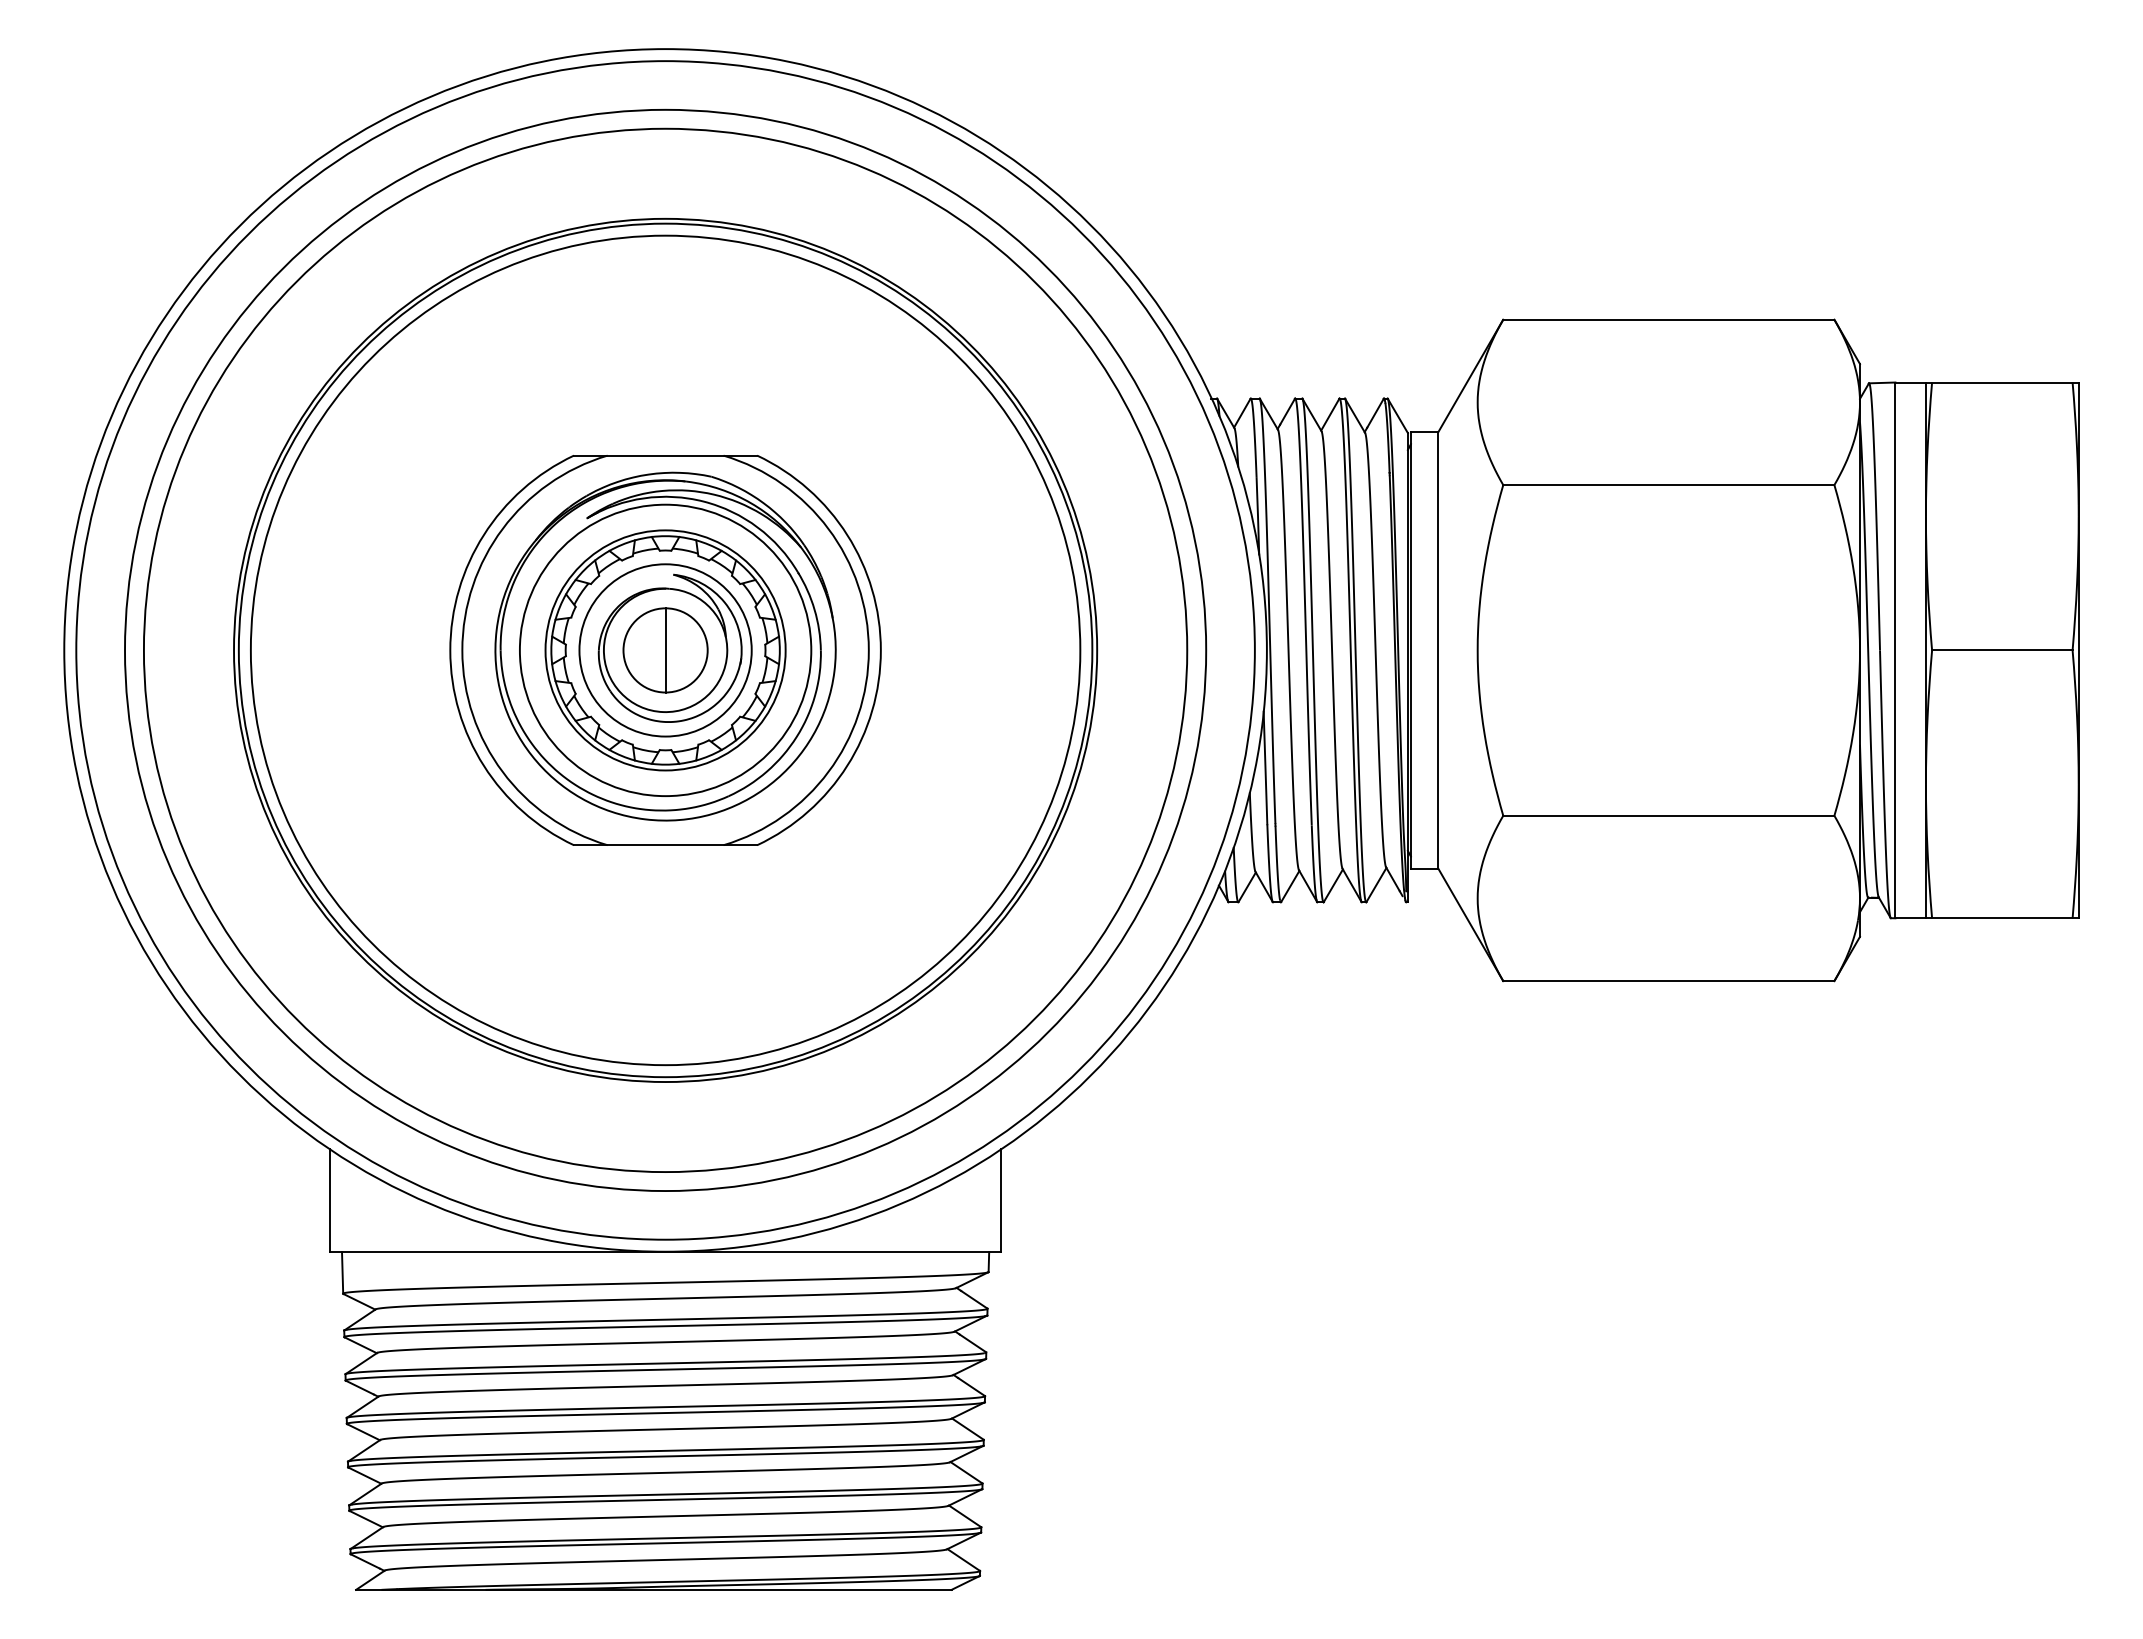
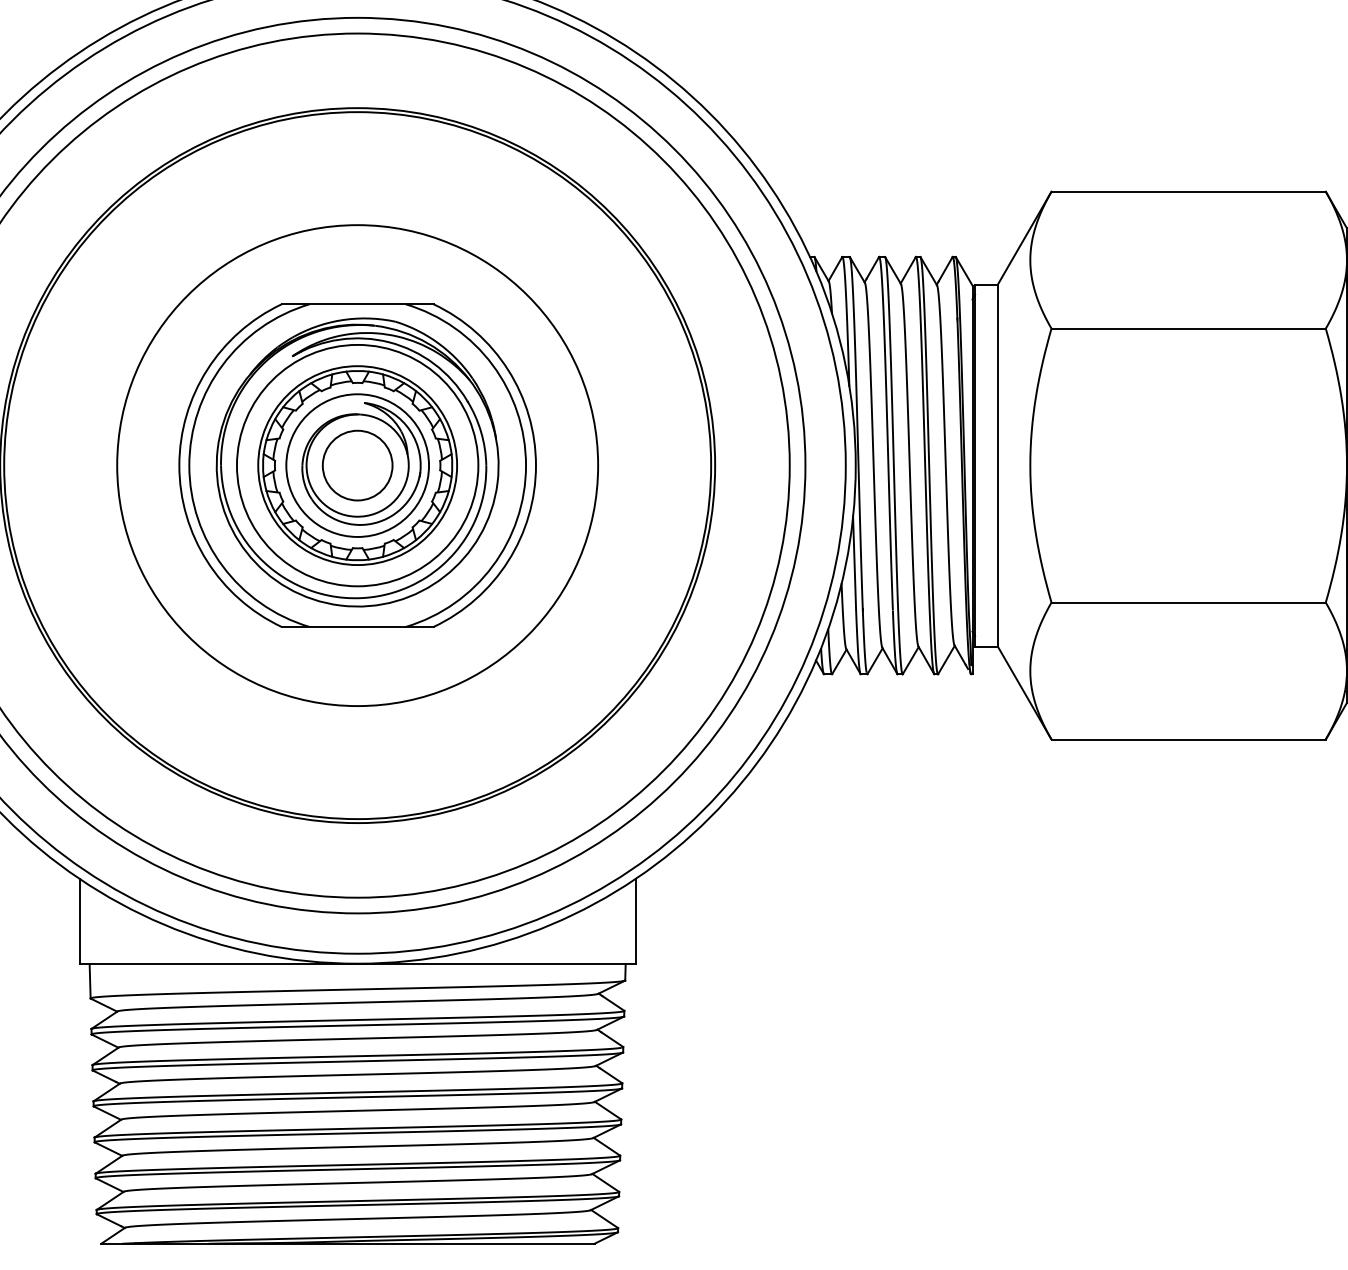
circle: (665, 650) -> (357, 465), size x0.7
line: (665, 650) -> (357, 465), removed

